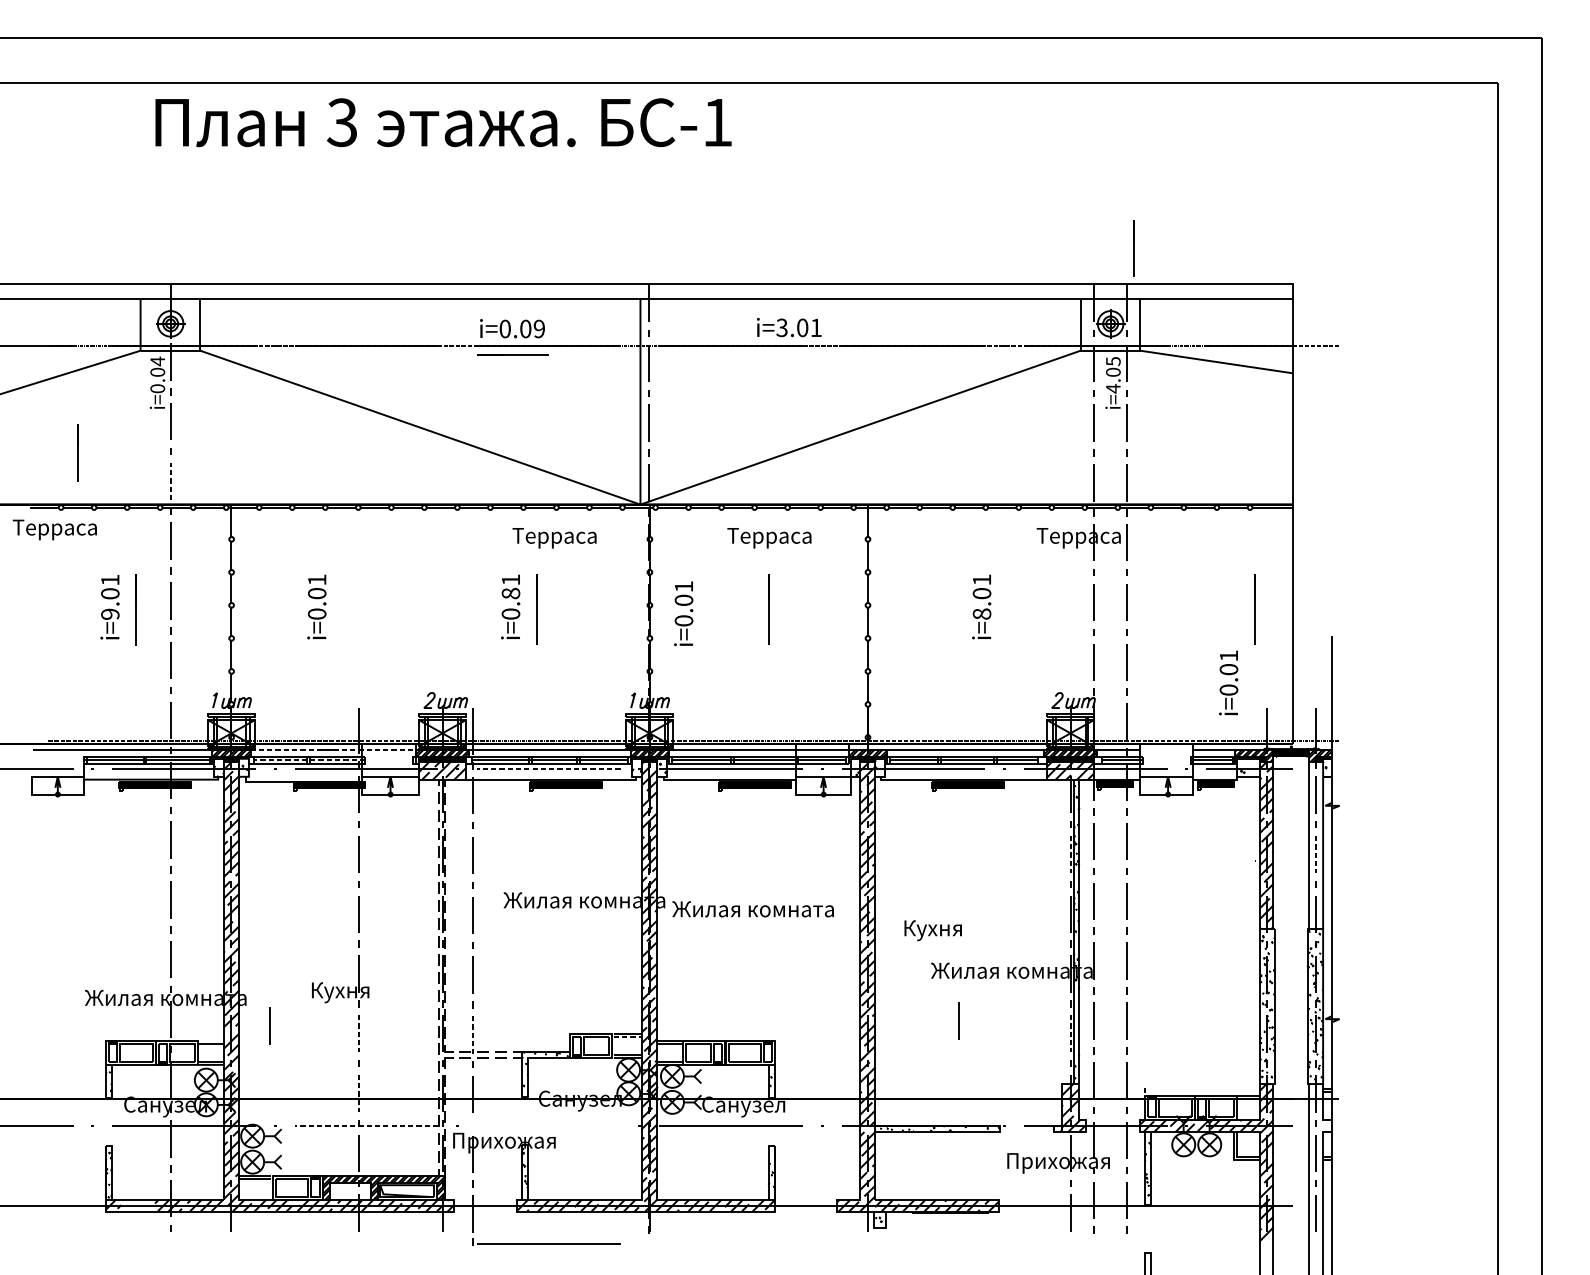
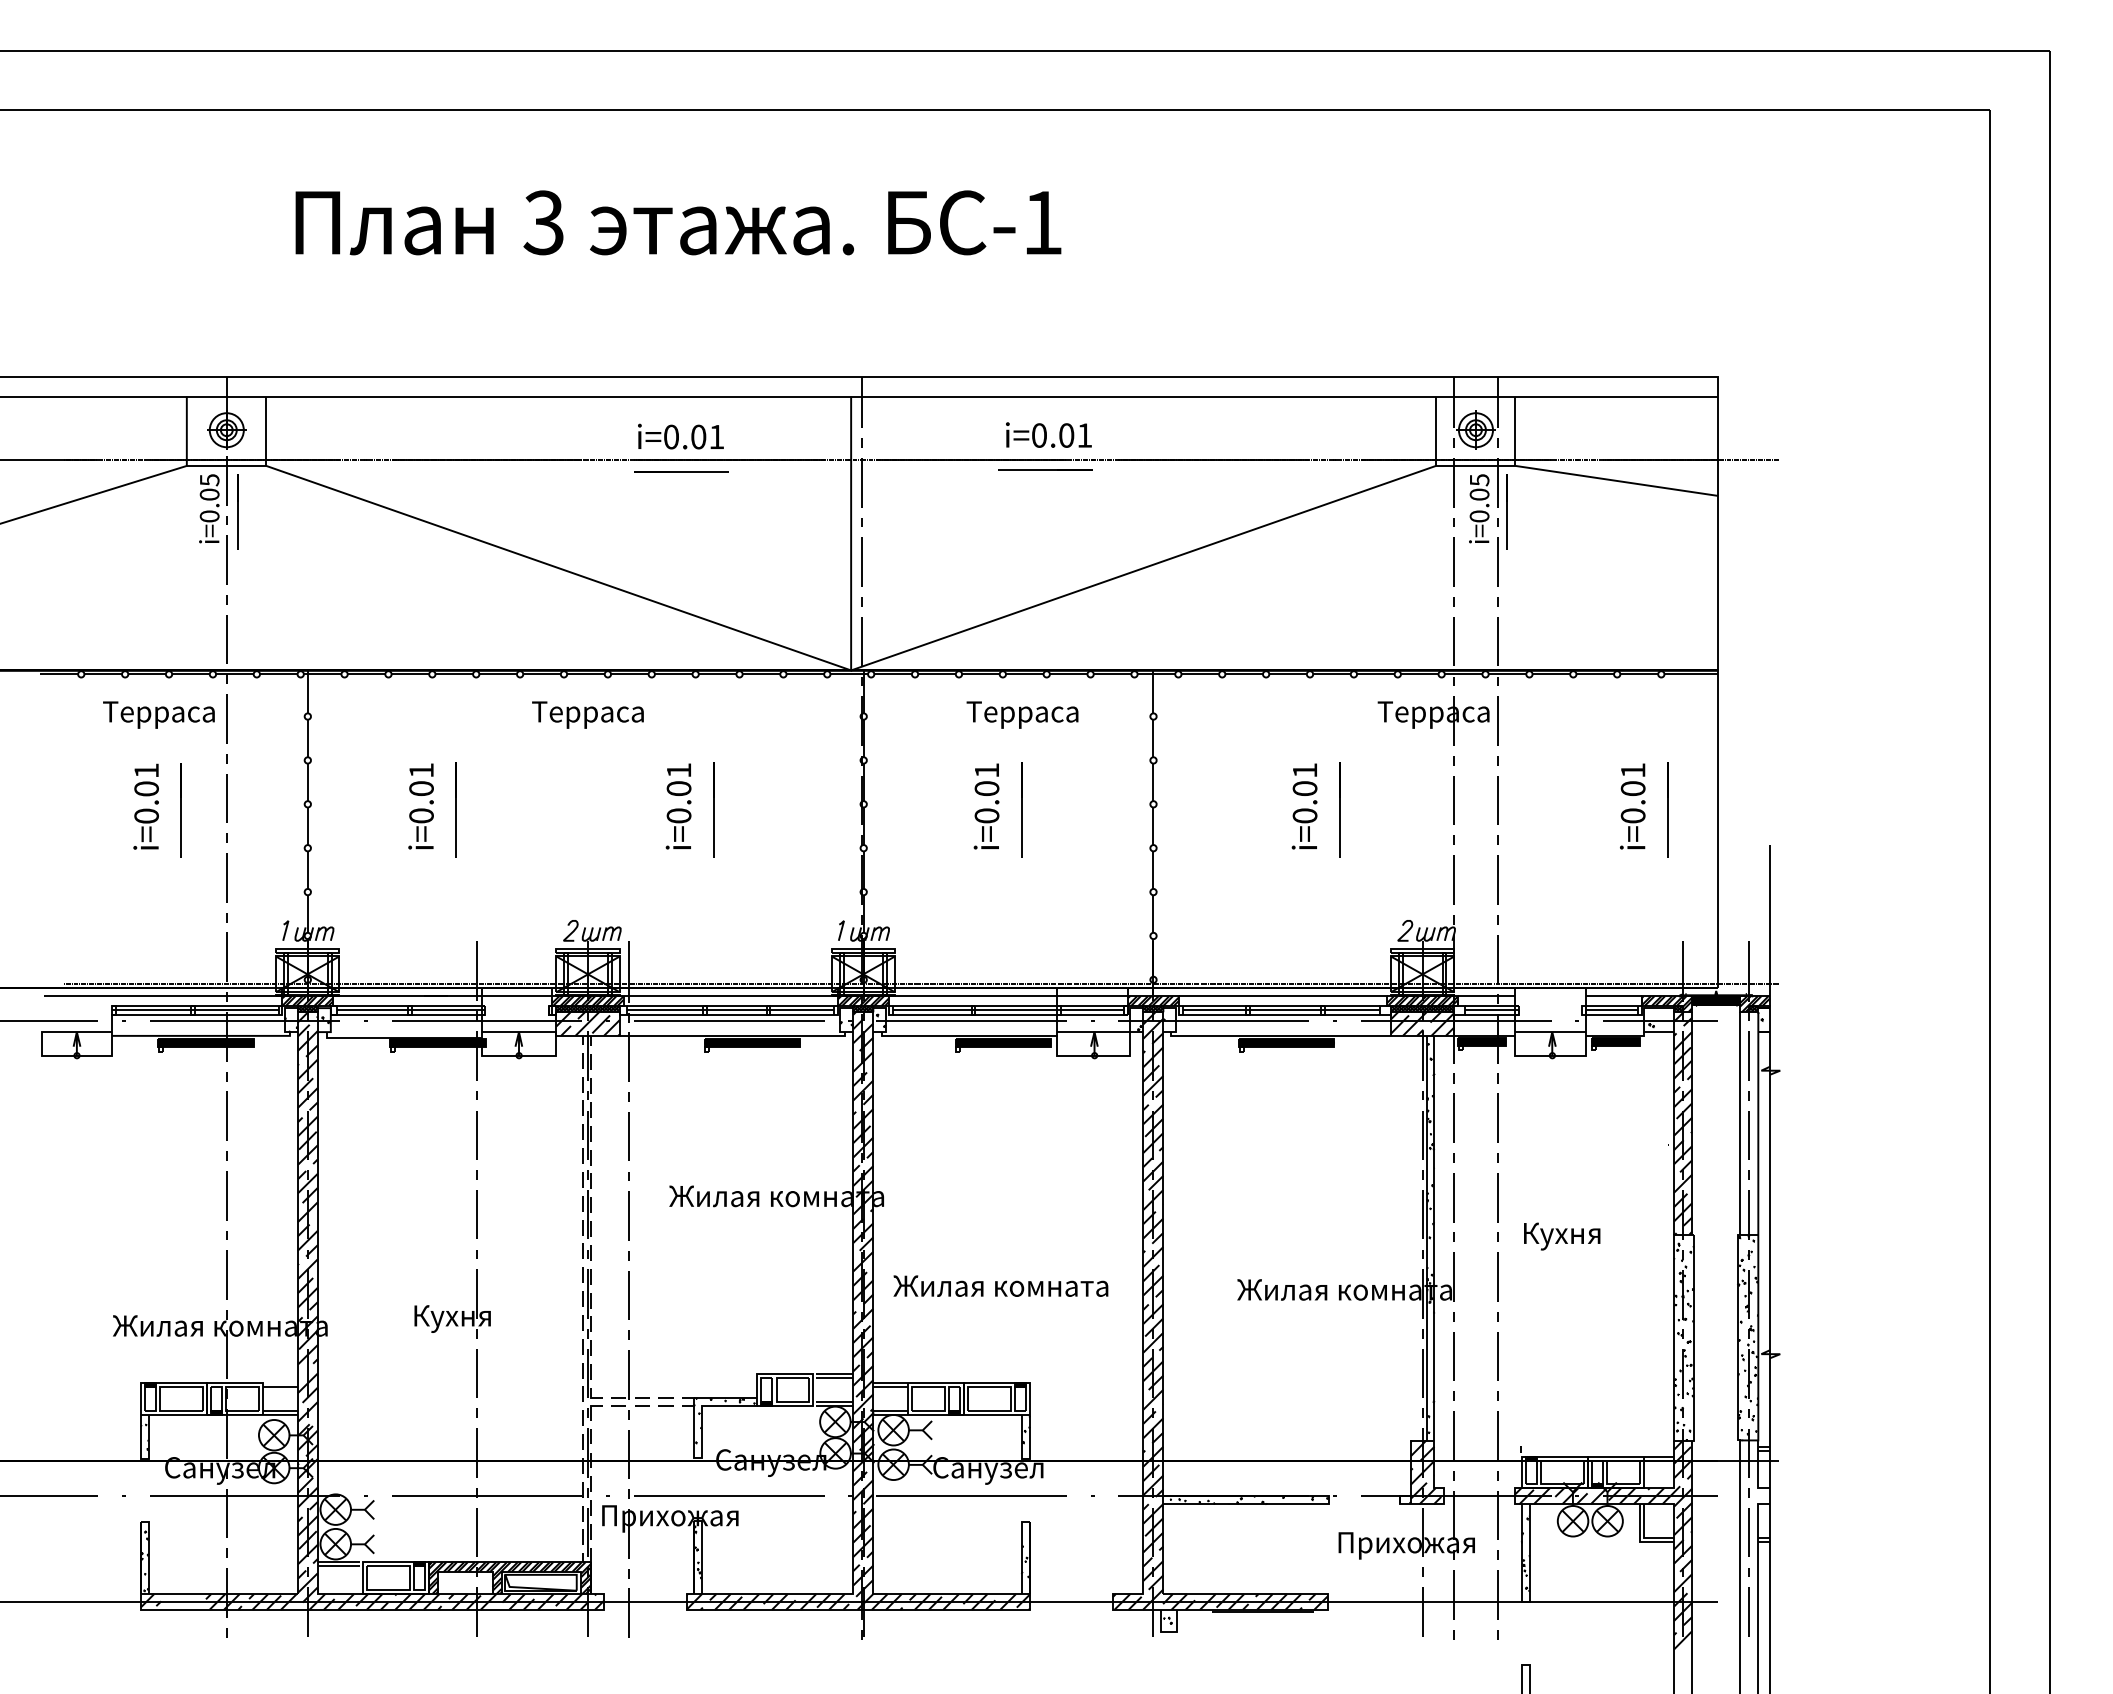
text: (443, 122) -> (678, 222), moved
line: (1133, 248) -> (1506, 511), moved
text: (781, 327) -> (1038, 435), i=3.01 -> i=0.01
text: (539, 328) -> (716, 436), i=0.09 -> i=0.01
line: (786, 353) -> (1045, 469), added
text: (157, 360) -> (209, 479), i=0.04 -> i=0.05
text: (1113, 388) -> (1479, 516), i=4.05 -> i=0.05
line: (77, 452) -> (237, 511), moved
line: (170, 481) -> (226, 639), dashed -> solid
text: (54, 529) -> (158, 714), moved
text: (554, 537) -> (587, 714), moved
text: (511, 593) -> (679, 788), i=0.81 -> i=0.01
line: (342, 609) -> (455, 809), added
line: (1007, 609) -> (1339, 809), added
text: (110, 613) -> (146, 815), i=9.01 -> i=0.01
text: (683, 613) -> (986, 806), moved
text: (982, 613) -> (1305, 815), i=8.01 -> i=0.01
text: (1228, 683) -> (1632, 806), moved
line: (336, 749) -> (447, 996), dashed -> solid
line: (309, 760) -> (411, 1010), dashed -> solid
line: (548, 768) -> (728, 1021), dashed -> solid
line: (1070, 854) -> (1422, 1135), dashed -> solid
line: (1315, 854) -> (1748, 1135), dashed -> solid
text: (752, 908) -> (1000, 1285), moved
text: (933, 930) -> (1562, 1236), moved
line: (959, 1020) -> (1274, 1356), removed
line: (269, 1025) -> (358, 1362), removed
line: (358, 1033) -> (476, 1373), dashed -> solid
line: (1070, 1033) -> (1422, 1373), dashed -> solid
line: (472, 1034) -> (628, 1374), dashed -> solid
line: (627, 1037) -> (834, 1378), dashed -> solid
line: (358, 1093) -> (476, 1453), dashed -> solid
line: (366, 1126) -> (486, 1496), dashed -> solid
part: (546, 1241) -> (726, 1493), moved

